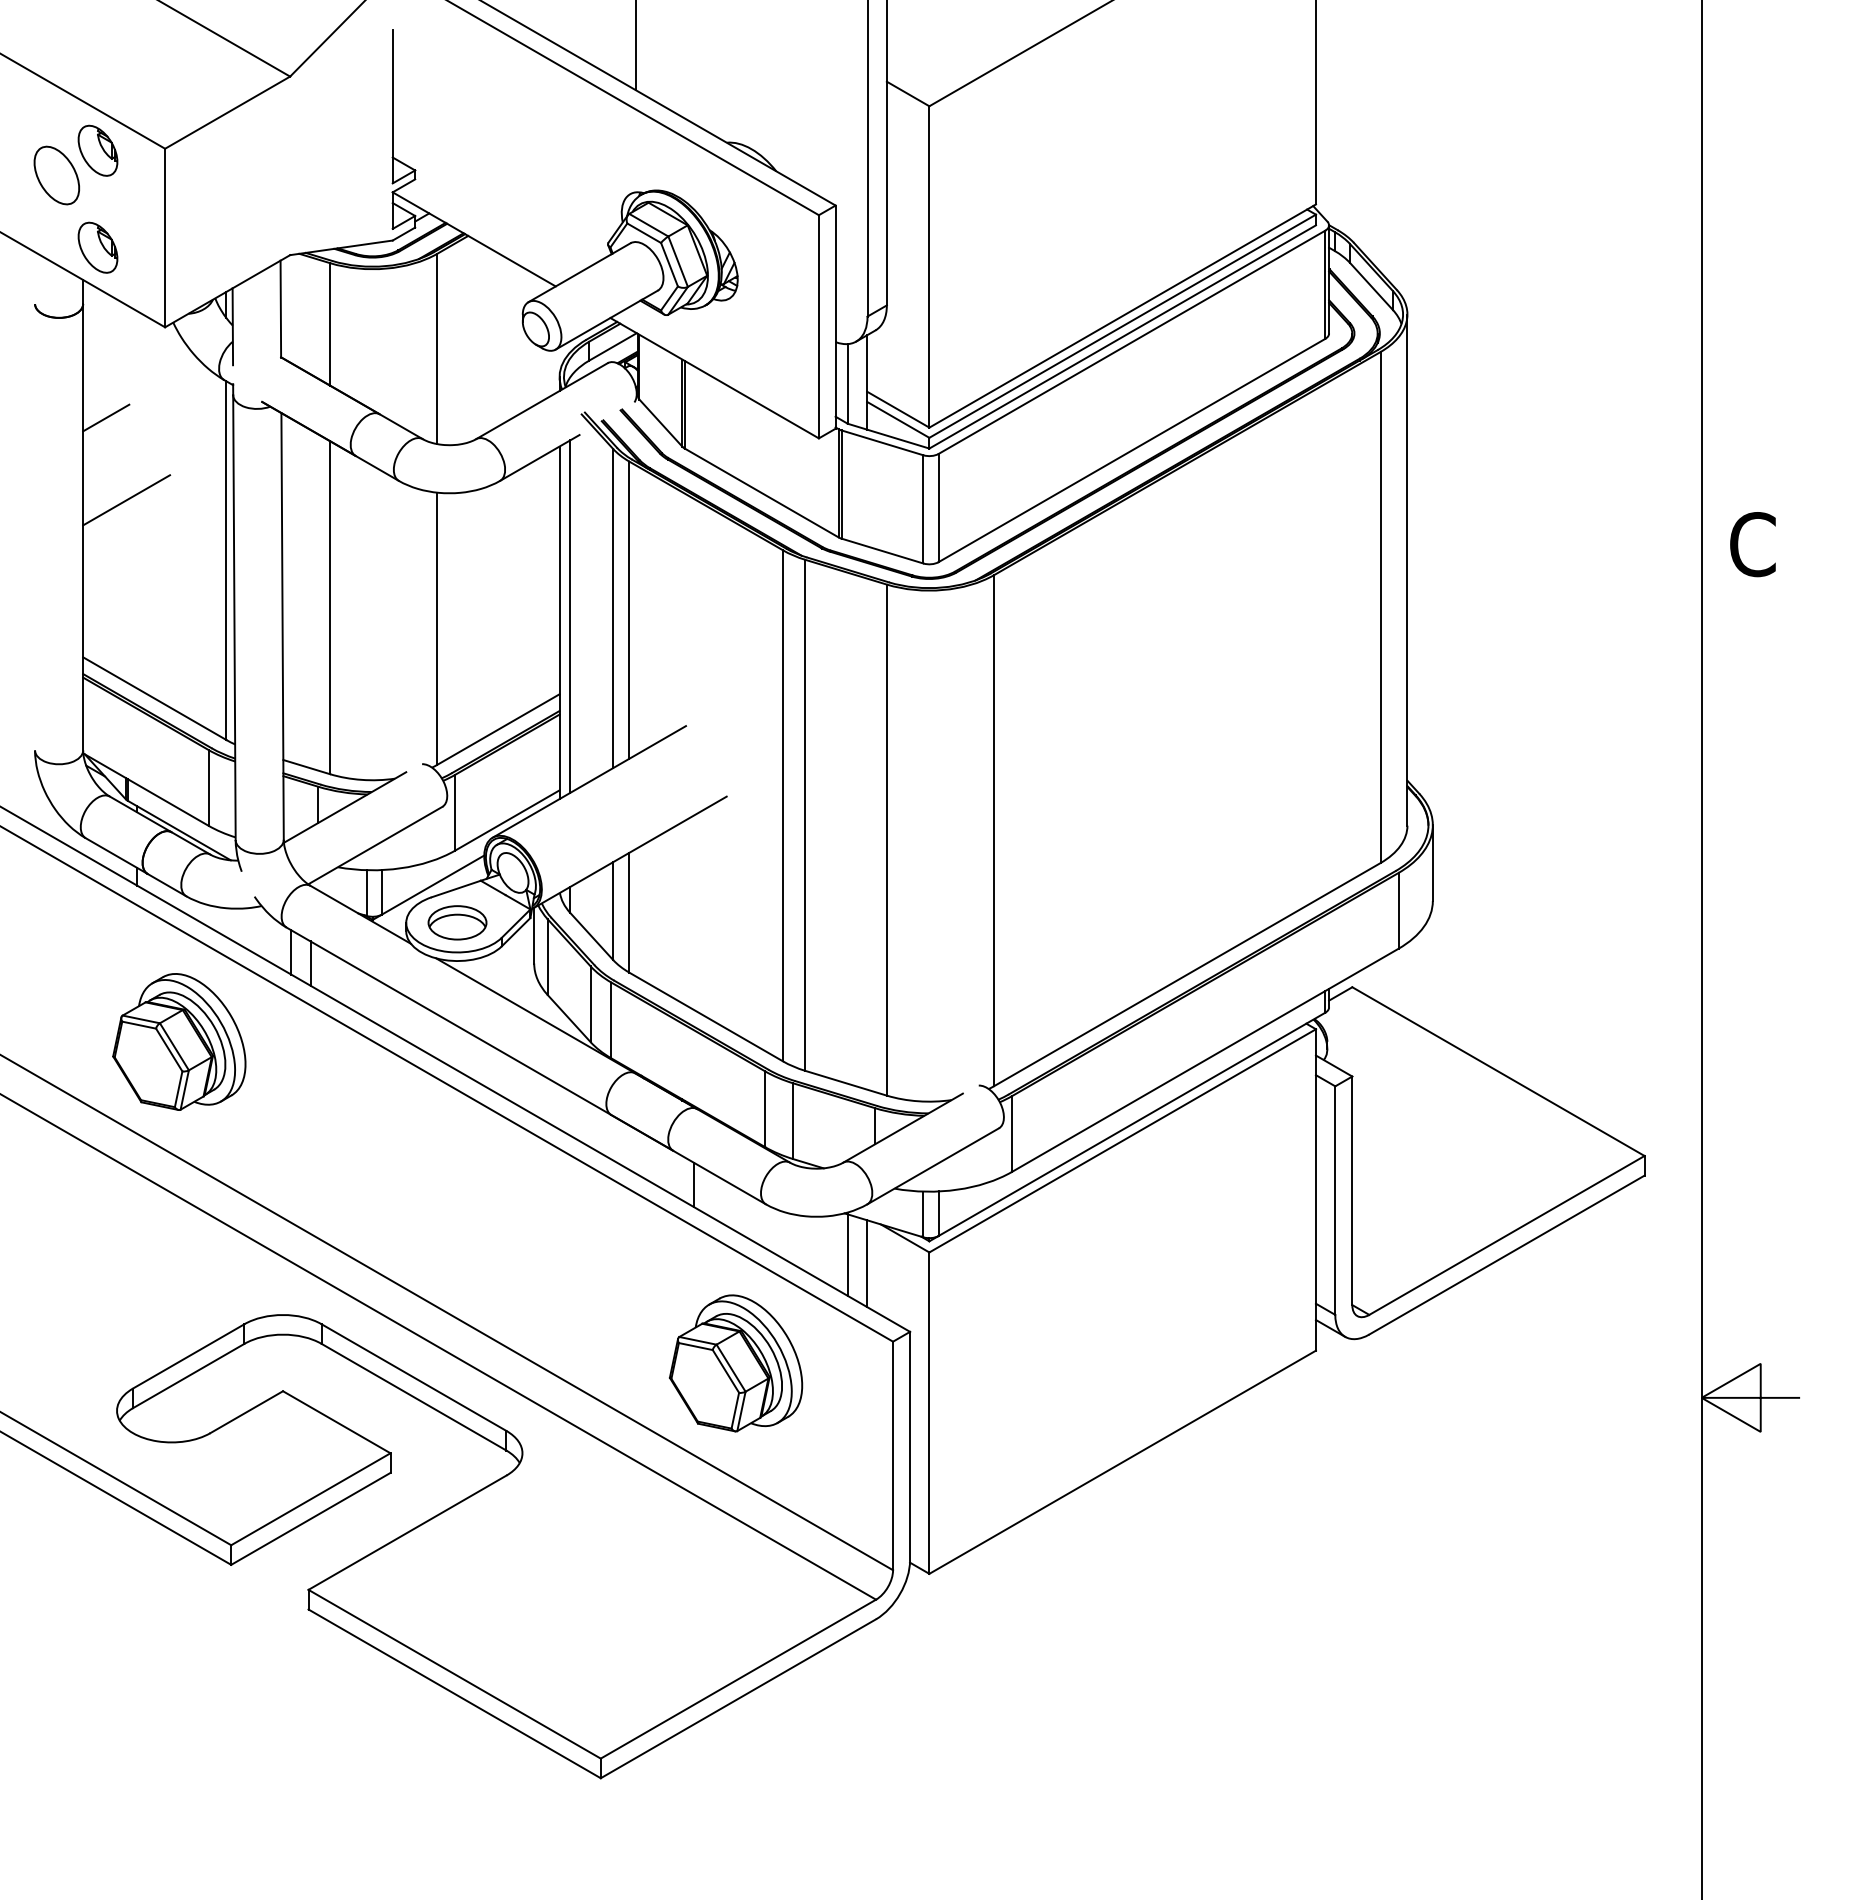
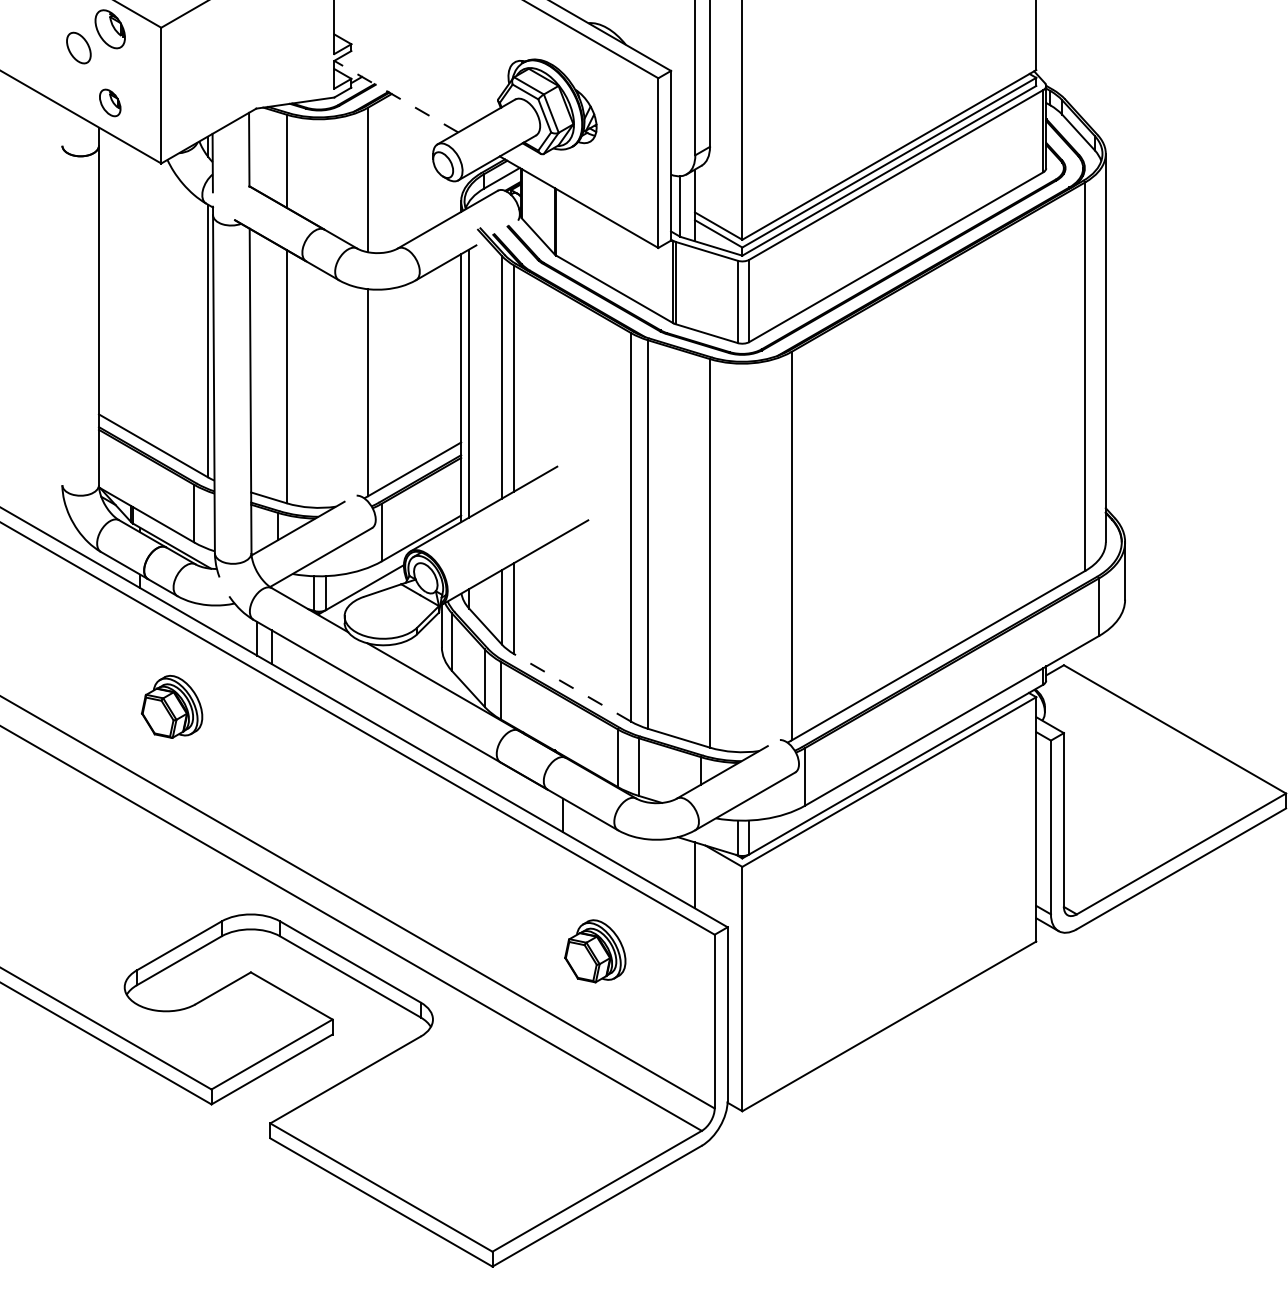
part: (56, 175) -> (78, 48), size x0.7
line: (473, 239) -> (395, 96), solid -> dashed
part: (97, 247) -> (109, 102), size x0.7
line: (106, 417) -> (116, 232), removed
line: (126, 500) -> (131, 295), removed
part: (457, 922) -> (383, 616), removed
line: (706, 1017) -> (572, 688), solid -> dashed
part: (179, 1041) -> (172, 706), size x0.6
line: (847, 1254) -> (680, 868), removed
part: (735, 1363) -> (594, 951), size x0.6

